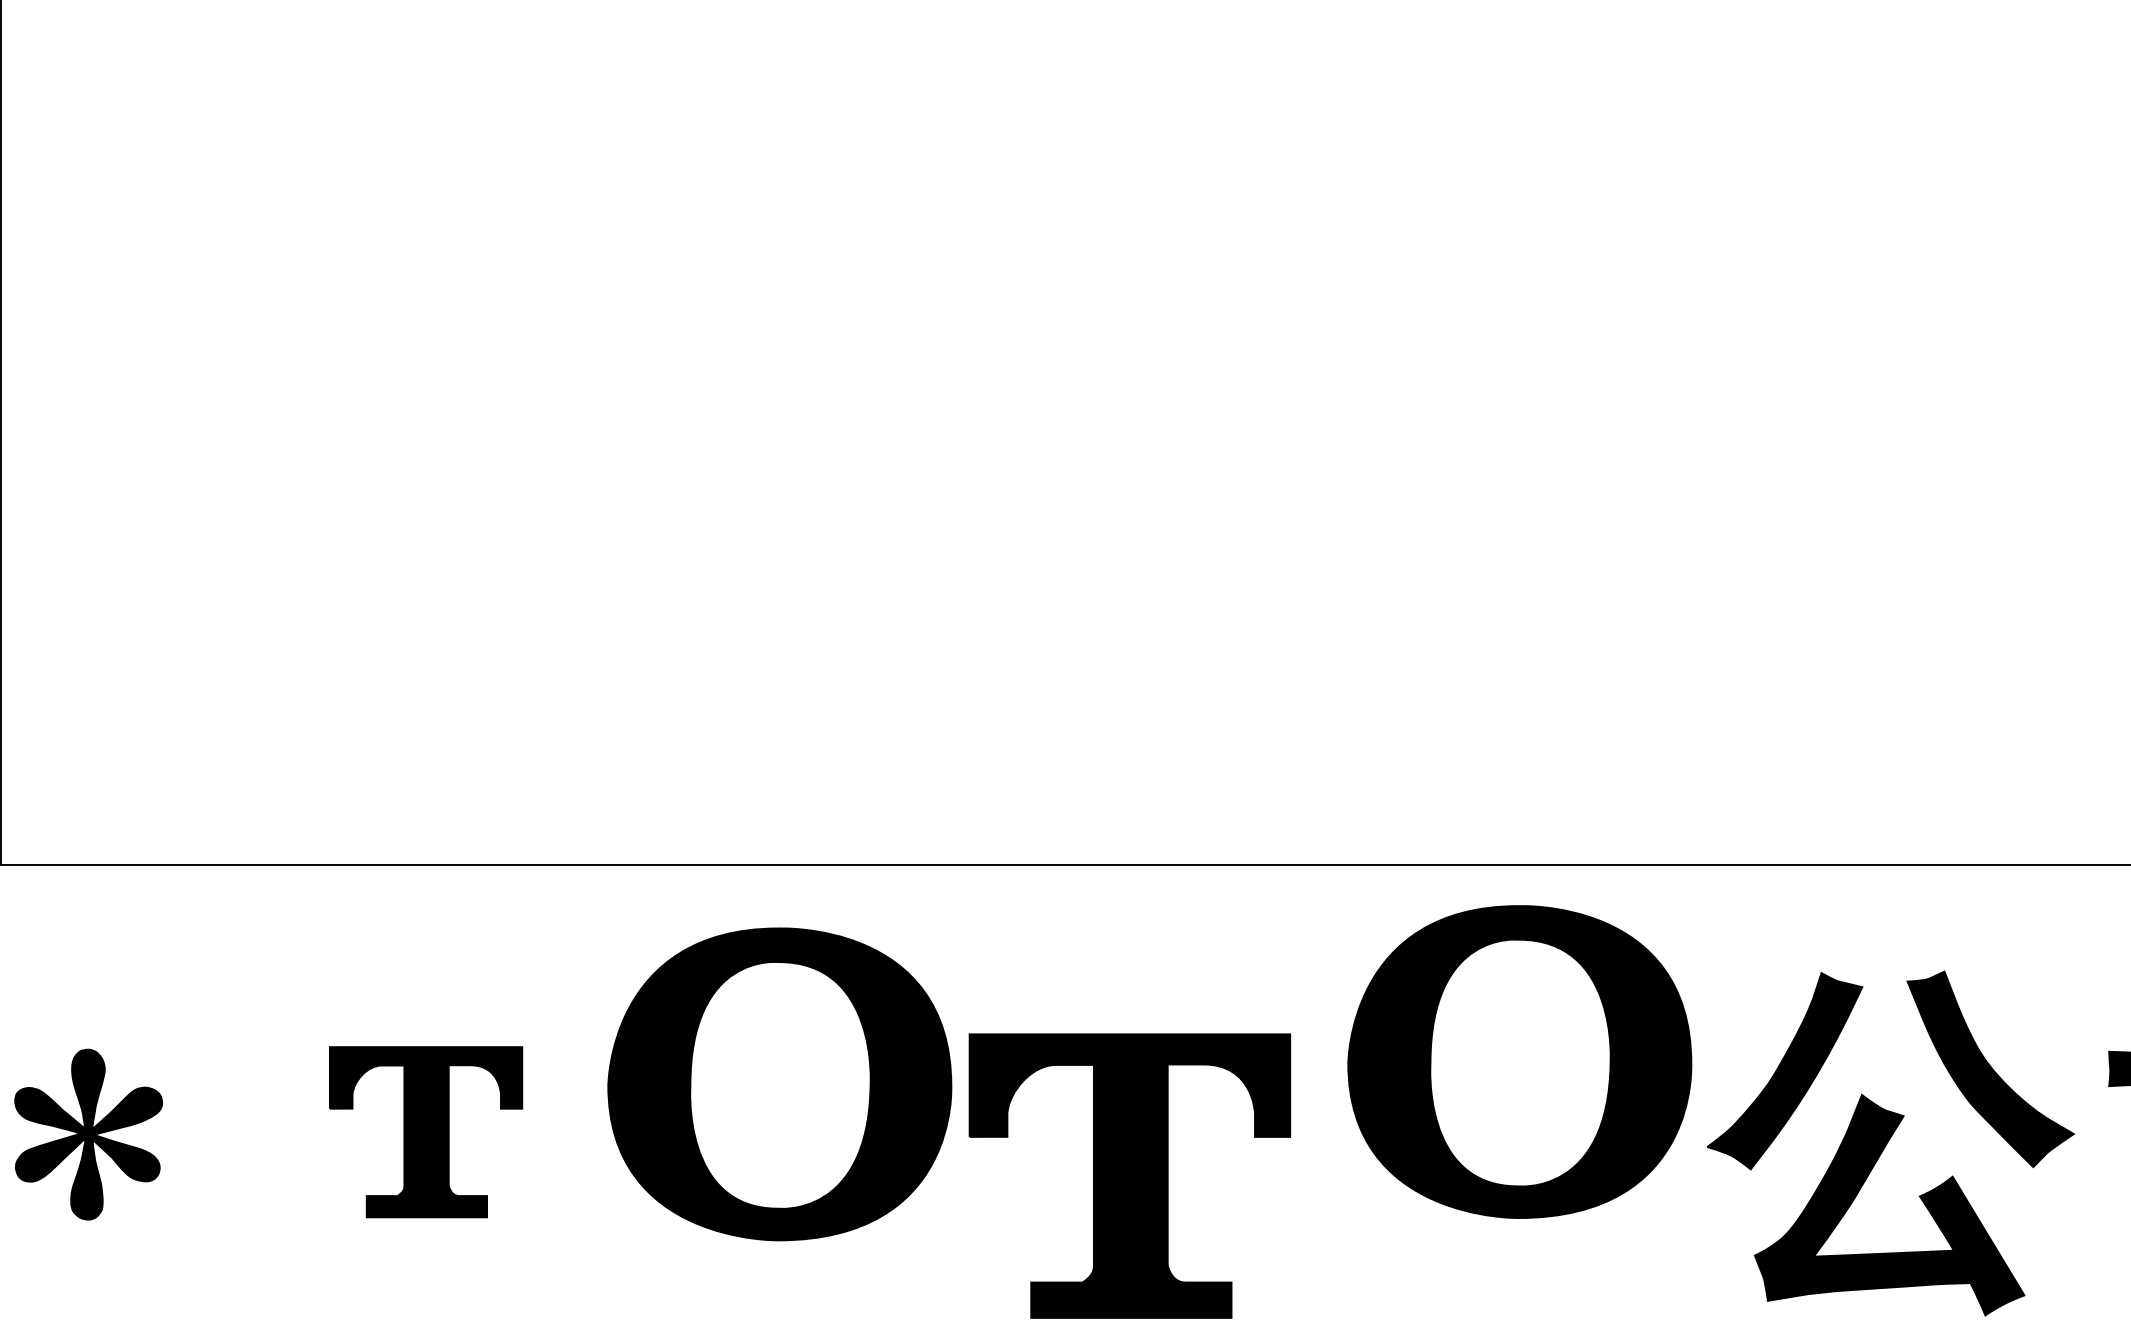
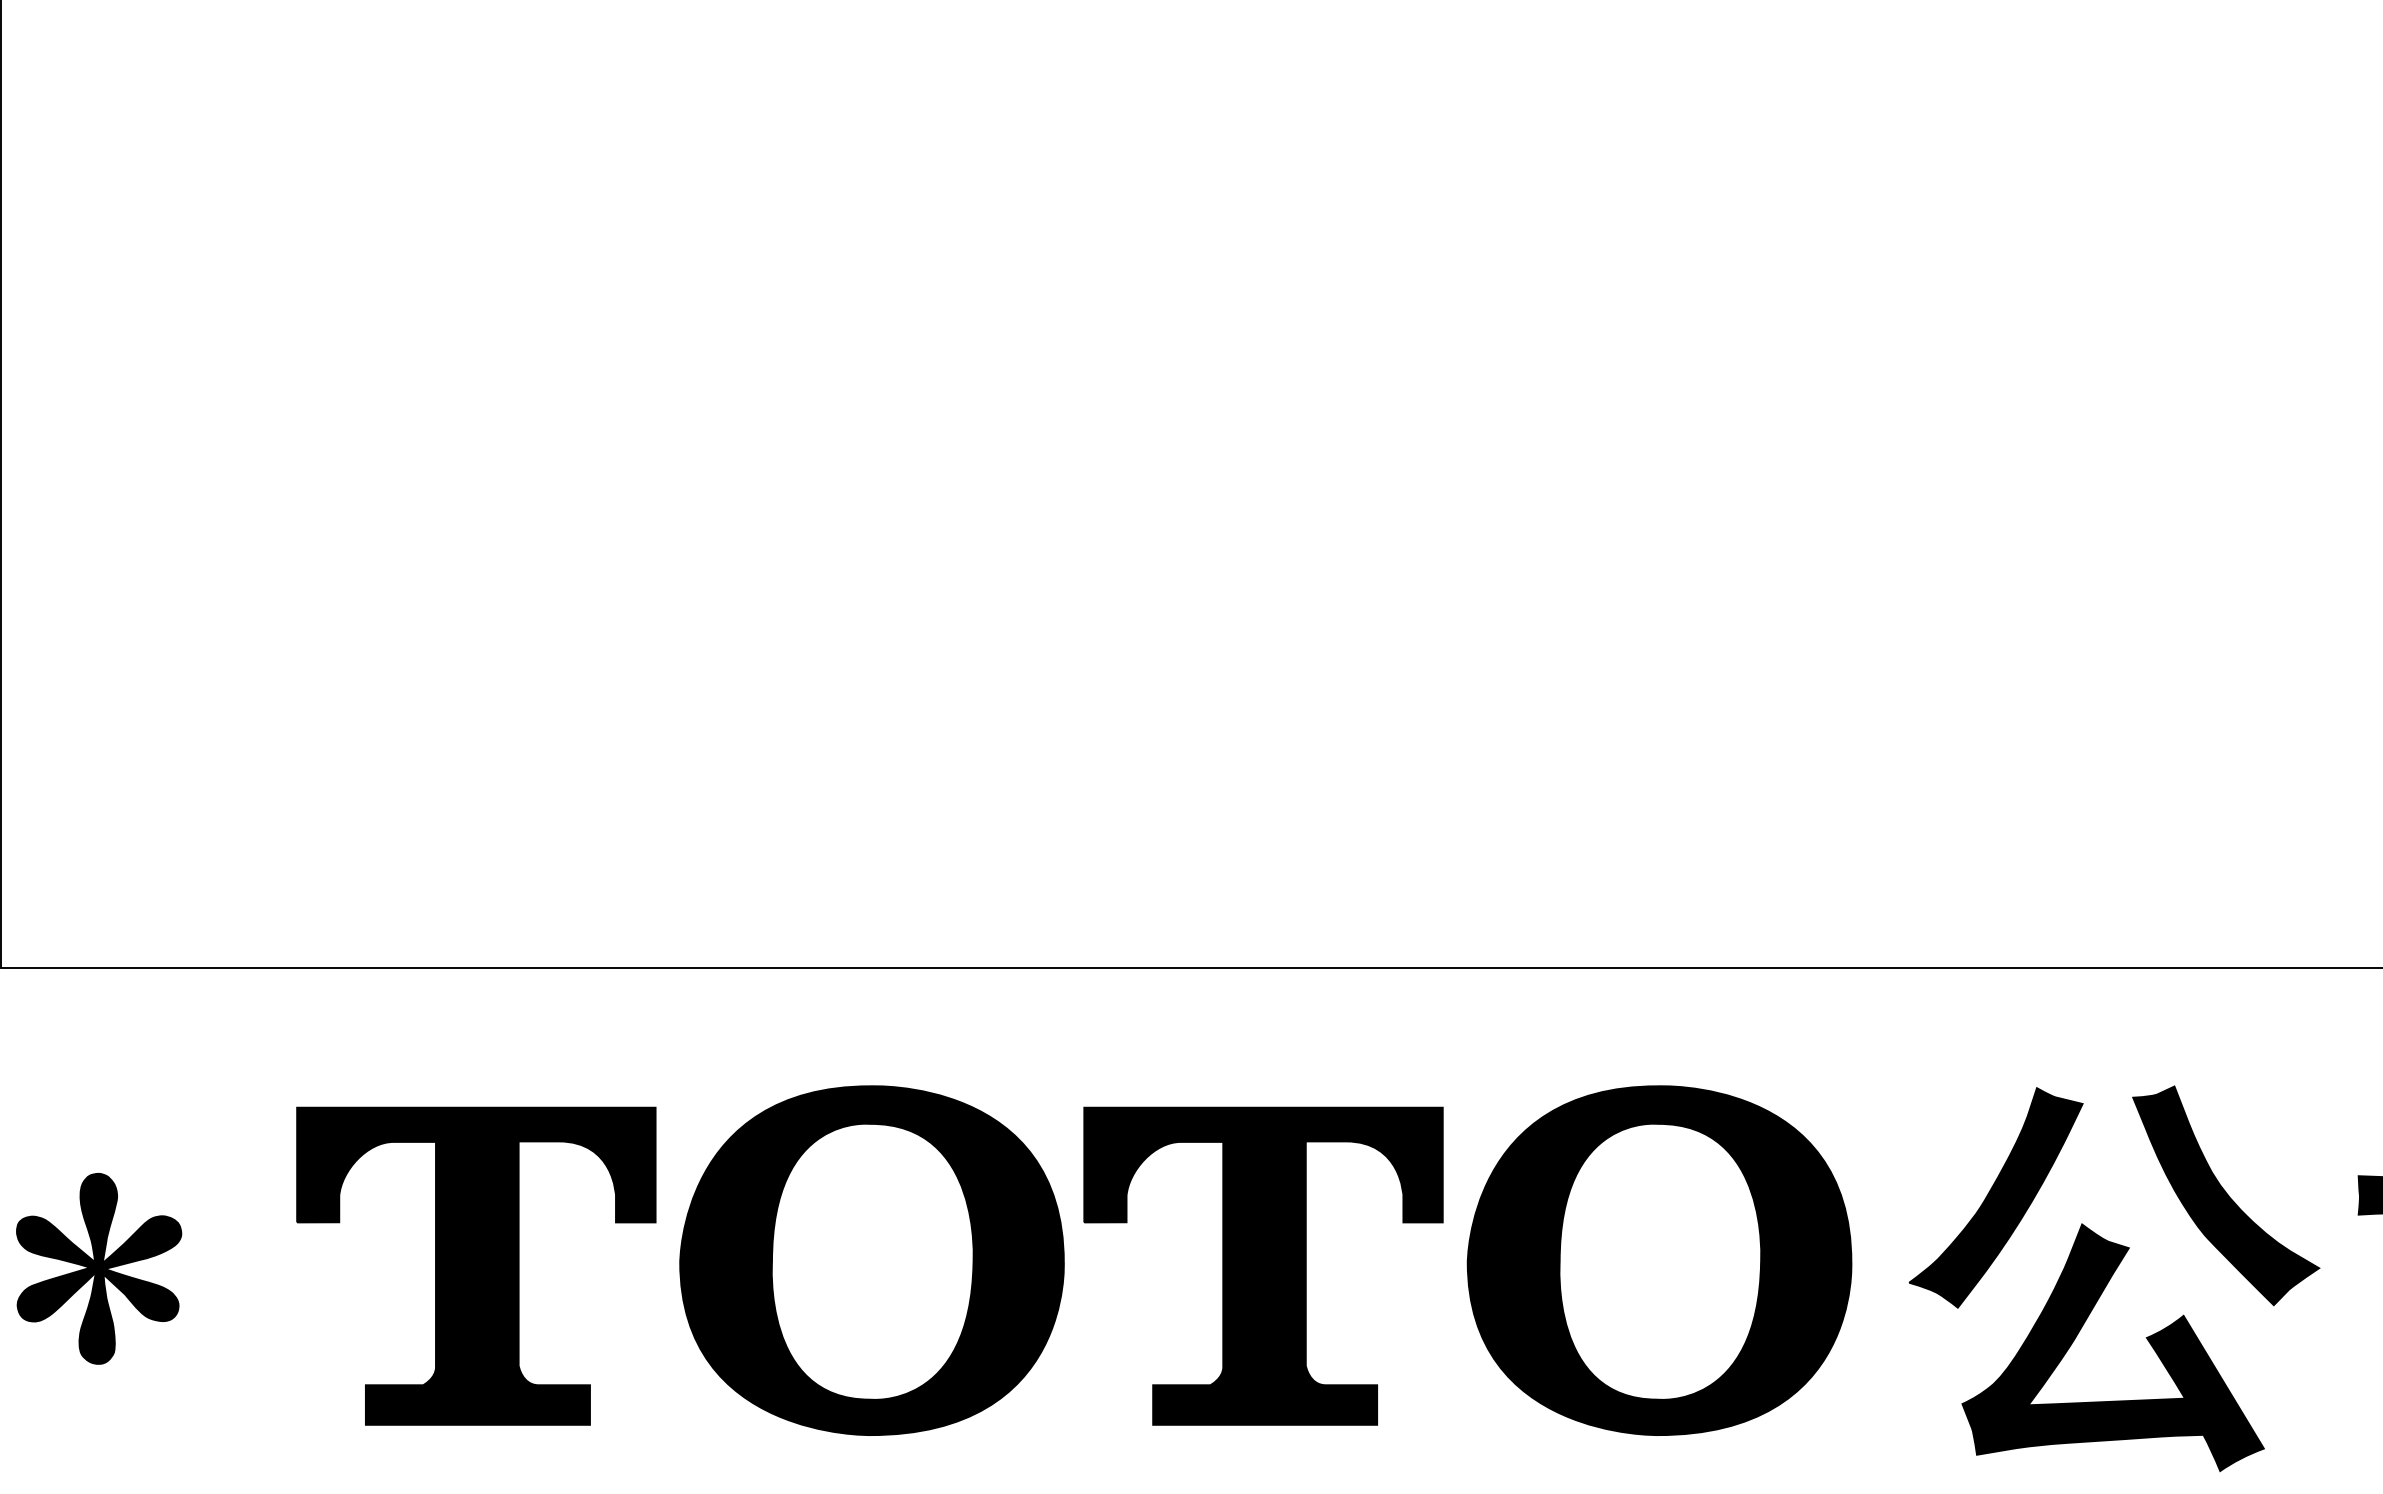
part: (1519, 1061) -> (1659, 1260), moved
part: (779, 1084) -> (871, 1260), moved
part: (426, 1131) -> (476, 1265), size x1.67
part: (1129, 1175) -> (1263, 1265), moved

